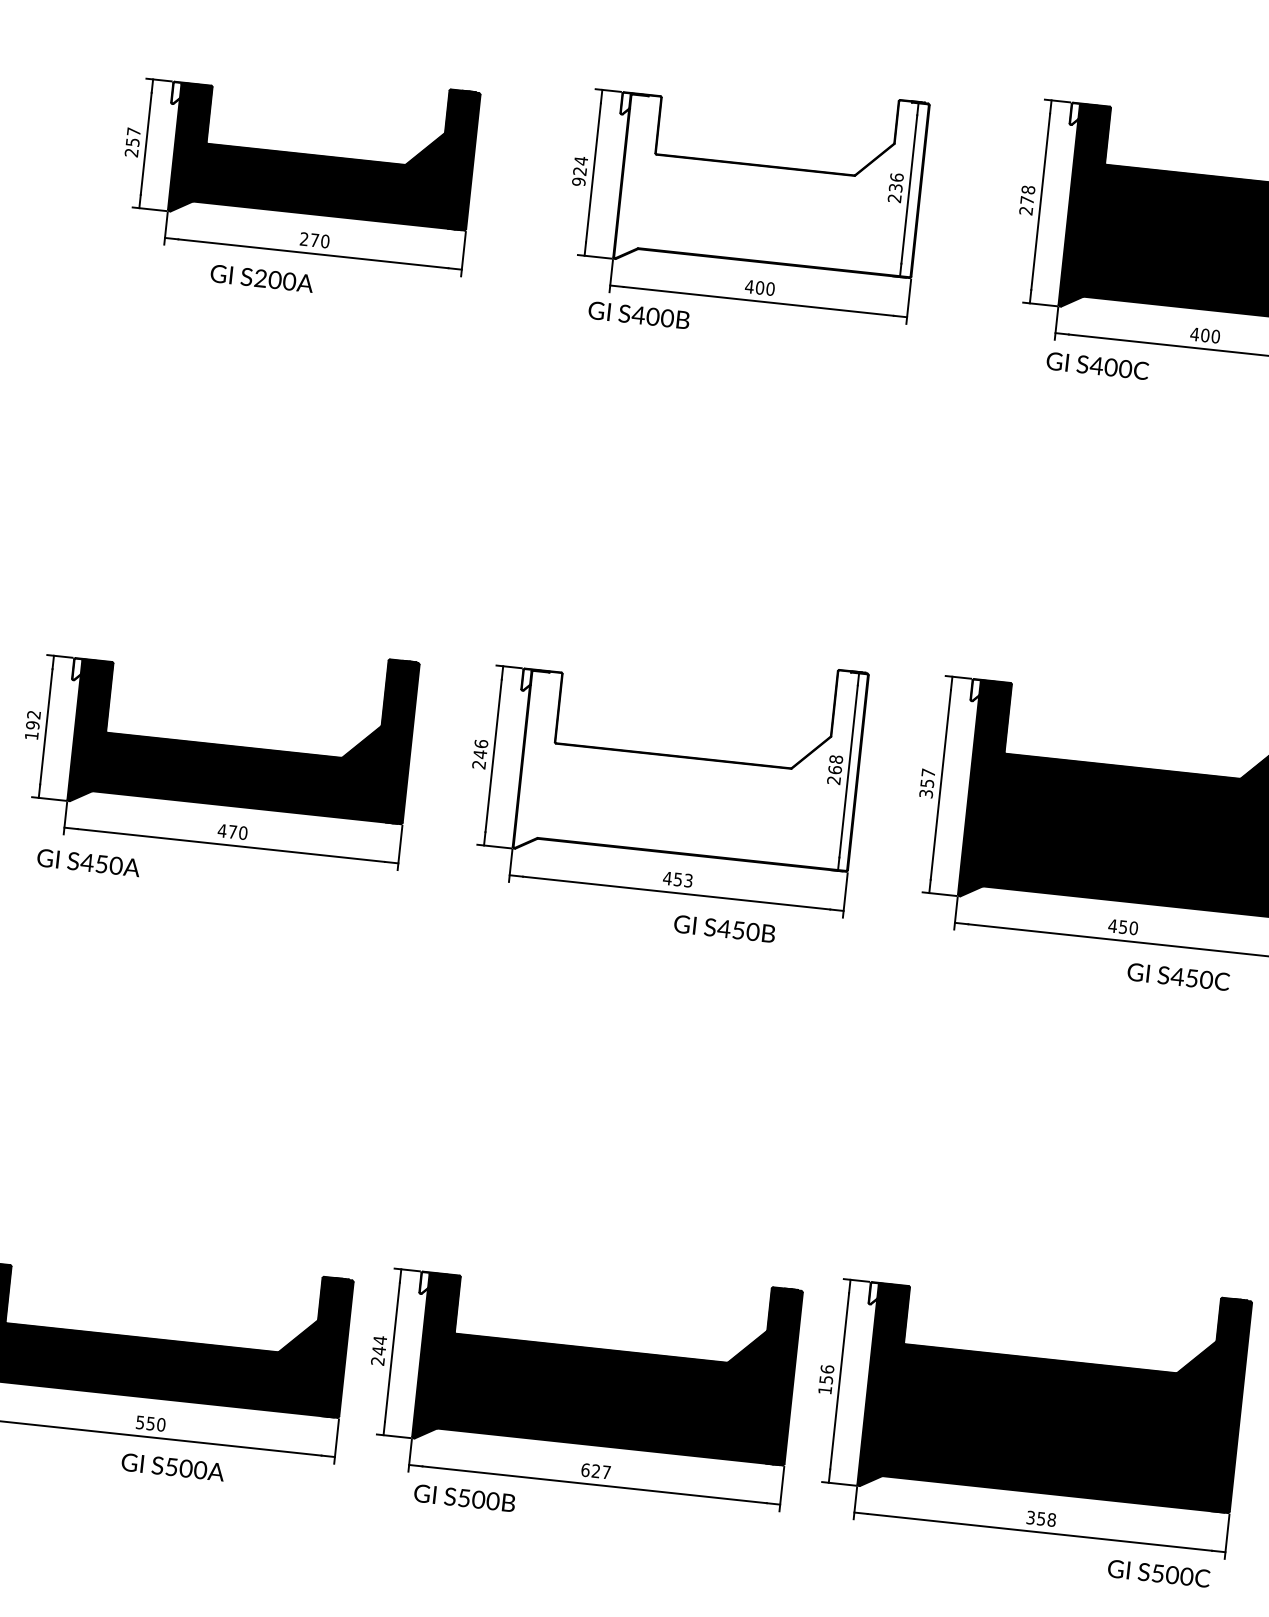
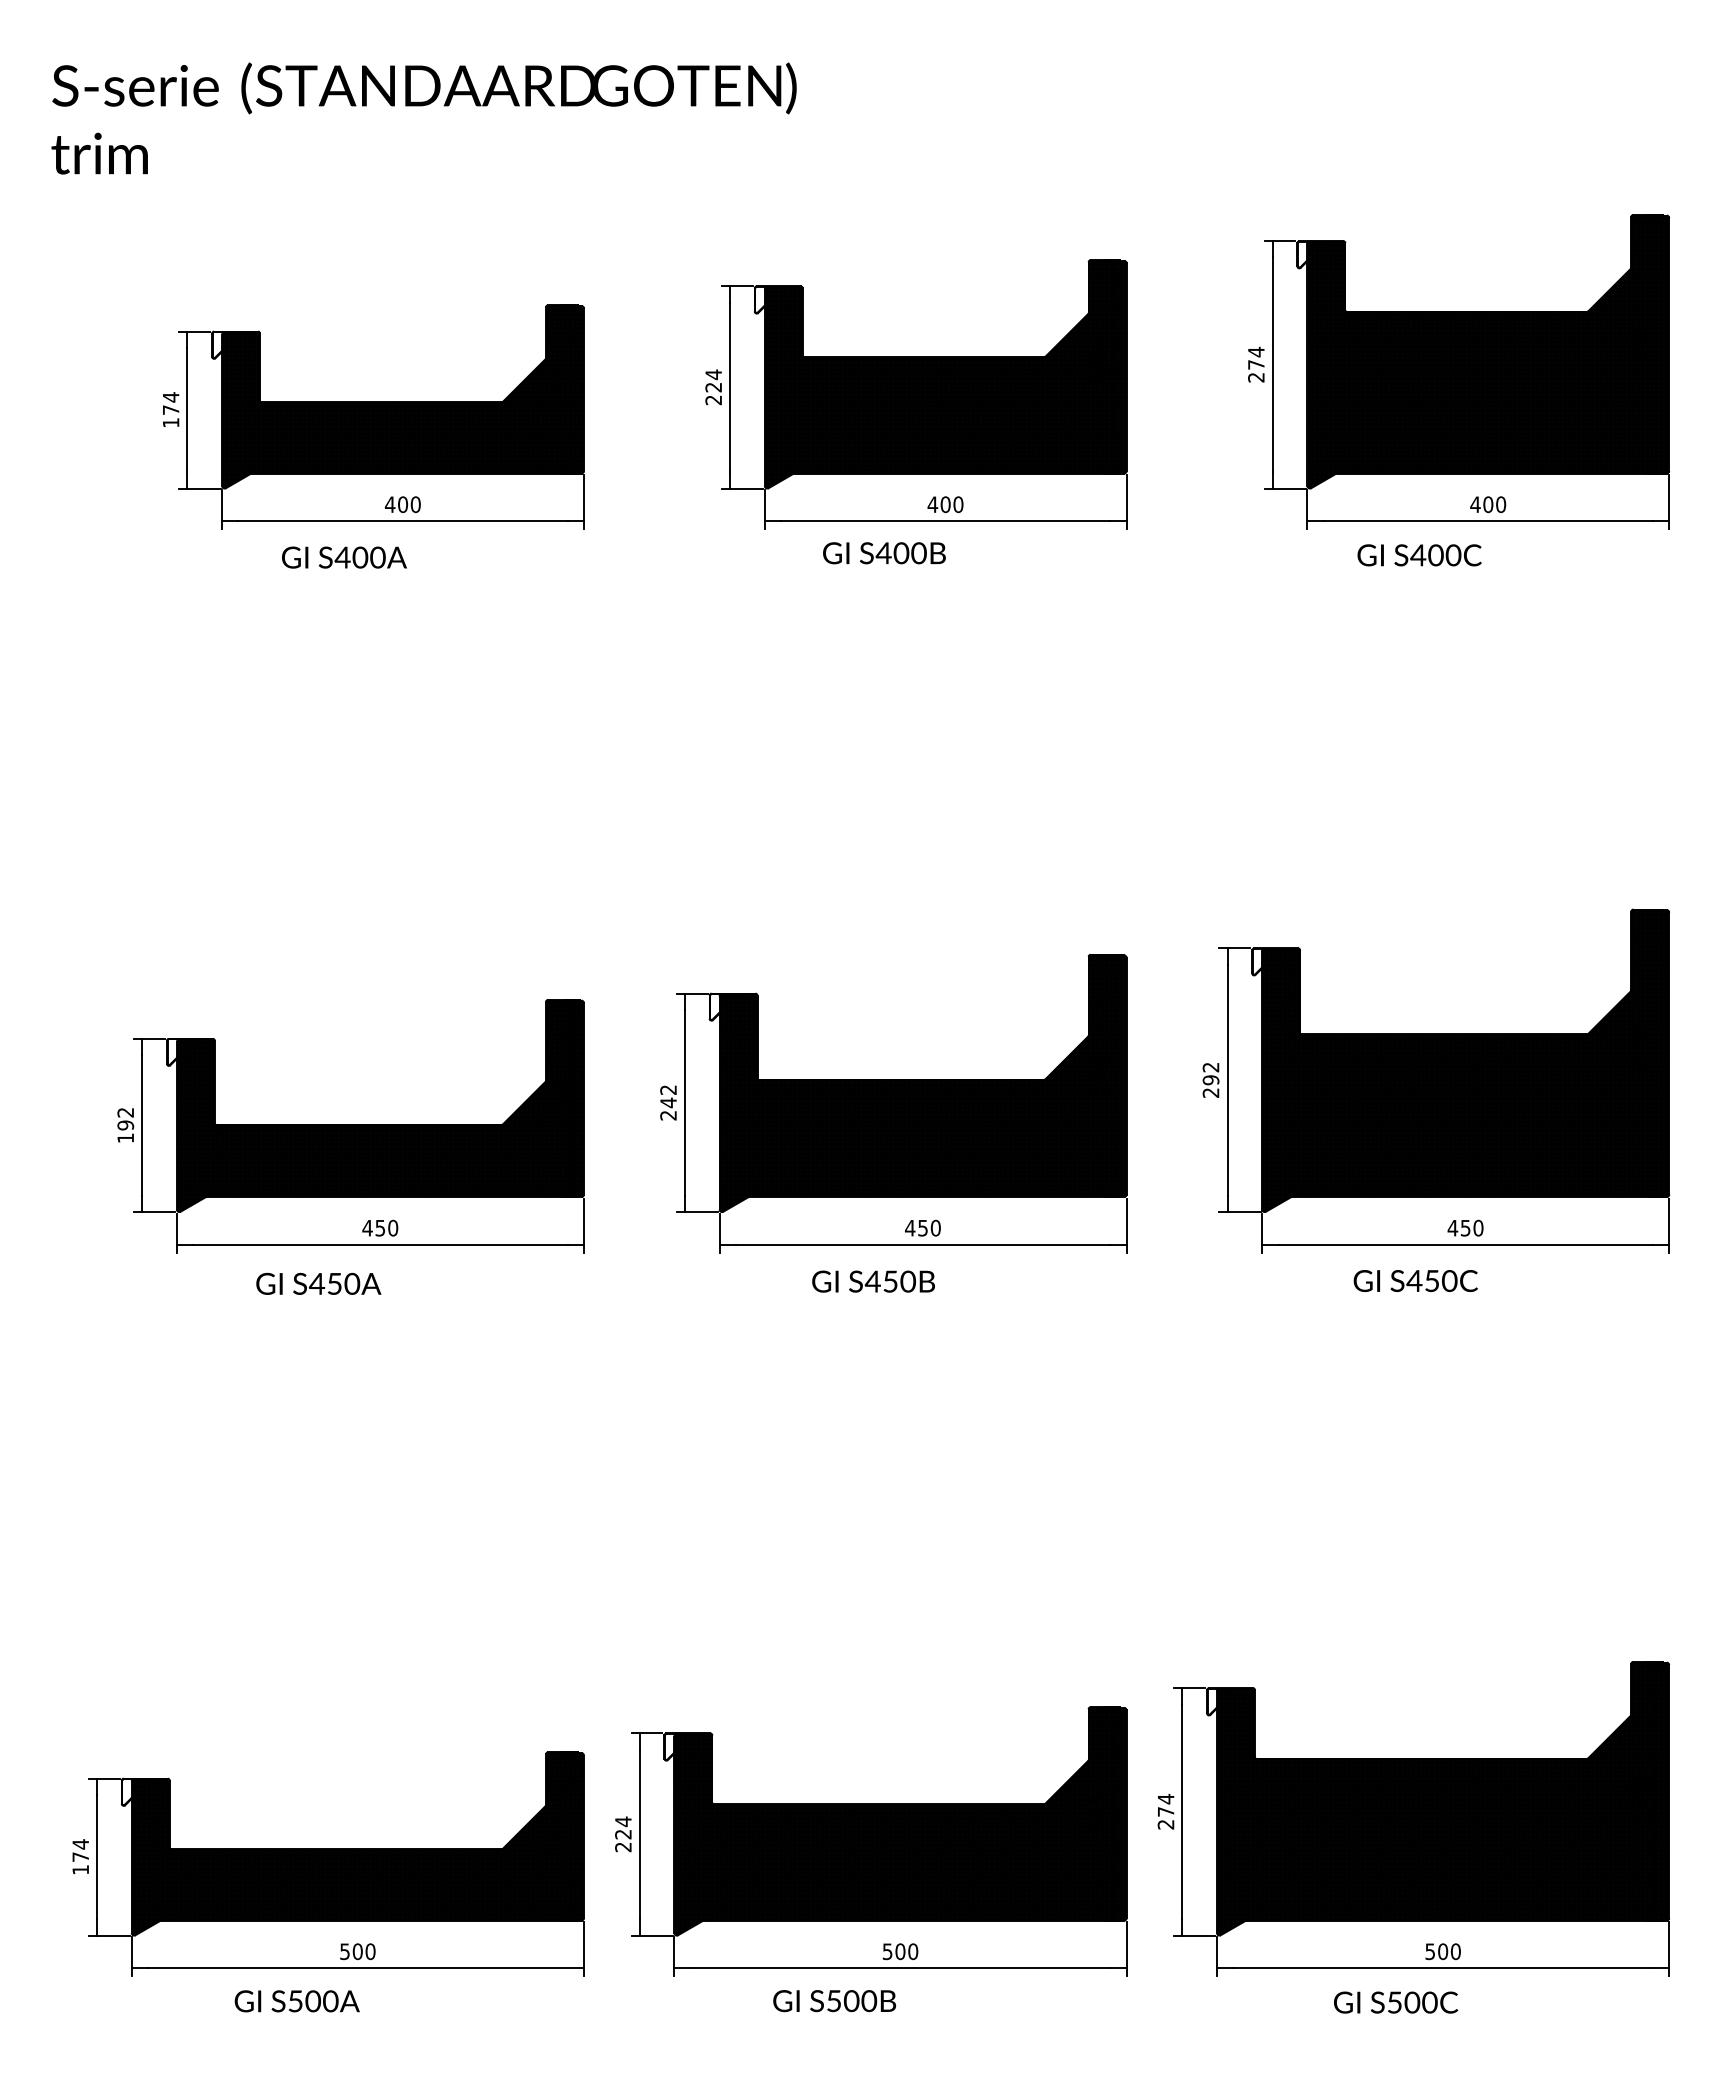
text: (132, 141) -> (170, 409), 257 -> 174
hatch: (771, 180) -> (945, 373), added
text: (578, 182) -> (713, 400), 924 -> 224
text: (1028, 189) -> (1256, 351), 278 -> 274
text: (309, 239) -> (396, 504), 270 -> 400
text: (260, 278) -> (342, 557), S200A -> S400A
text: (639, 315) -> (884, 553), moved
text: (1097, 366) -> (1419, 555), moved
text: (481, 743) -> (668, 1089), 246 -> 242
hatch: (690, 760) -> (922, 1082), added
text: (926, 782) -> (1210, 1079), 357 -> 292
text: (232, 832) -> (380, 1228), 470 -> 450
text: (88, 862) -> (318, 1283), moved
text: (688, 880) -> (935, 1227), 453 -> 450
text: (724, 928) -> (873, 1281), moved
text: (1178, 976) -> (1415, 1280), moved
text: (379, 1350) -> (623, 1834), 244 -> 224
text: (825, 1379) -> (1165, 1811), 156 -> 274
text: (150, 1423) -> (357, 1951), 550 -> 500
text: (172, 1467) -> (296, 2001), moved
text: (596, 1471) -> (900, 1951), 627 -> 500
text: (464, 1498) -> (834, 2001), moved
text: (1041, 1518) -> (1443, 1951), 358 -> 500
text: (1159, 1573) -> (1396, 2002), moved

